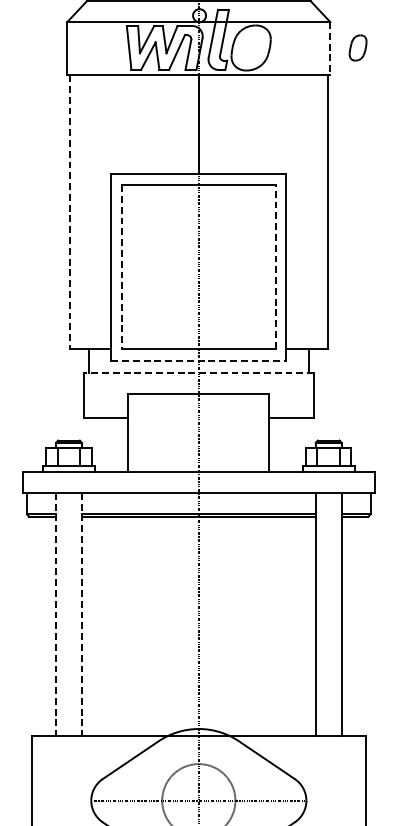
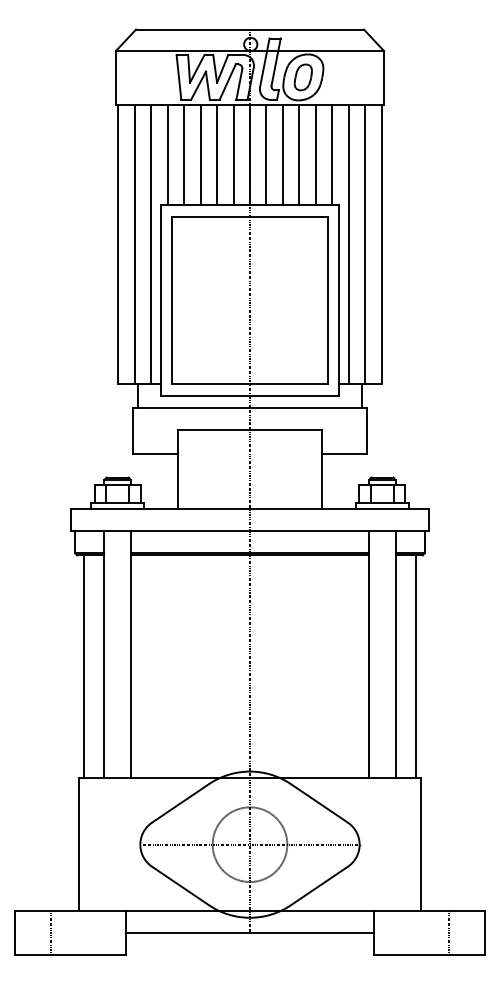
part: (357, 48) -> (302, 77), moved
line: (330, 49) -> (384, 78), dashed -> solid
line: (117, 124) -> (167, 155), added
line: (134, 124) -> (184, 155), added
line: (150, 124) -> (200, 155), added
line: (166, 124) -> (217, 155), added
line: (182, 124) -> (233, 155), added
line: (215, 124) -> (266, 155), added
line: (230, 124) -> (282, 155), added
line: (247, 124) -> (299, 155), added
line: (263, 124) -> (315, 155), added
line: (279, 124) -> (332, 155), added
line: (85, 211) -> (134, 244), added
line: (102, 211) -> (151, 244), added
line: (295, 211) -> (348, 244), added
line: (312, 211) -> (365, 244), added
line: (69, 212) -> (118, 245), dashed -> solid
line: (275, 266) -> (328, 300), dashed -> solid
line: (121, 267) -> (171, 301), dashed -> solid
line: (199, 361) -> (250, 396), dashed -> solid
line: (198, 372) -> (249, 408), dashed -> solid
line: (56, 614) -> (104, 654), dashed -> solid
line: (81, 614) -> (130, 654), dashed -> solid
line: (35, 625) -> (83, 666), added
line: (362, 625) -> (416, 666), added

